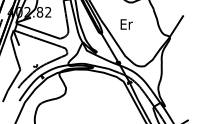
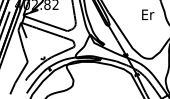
text: (126, 24) -> (147, 14), moved

